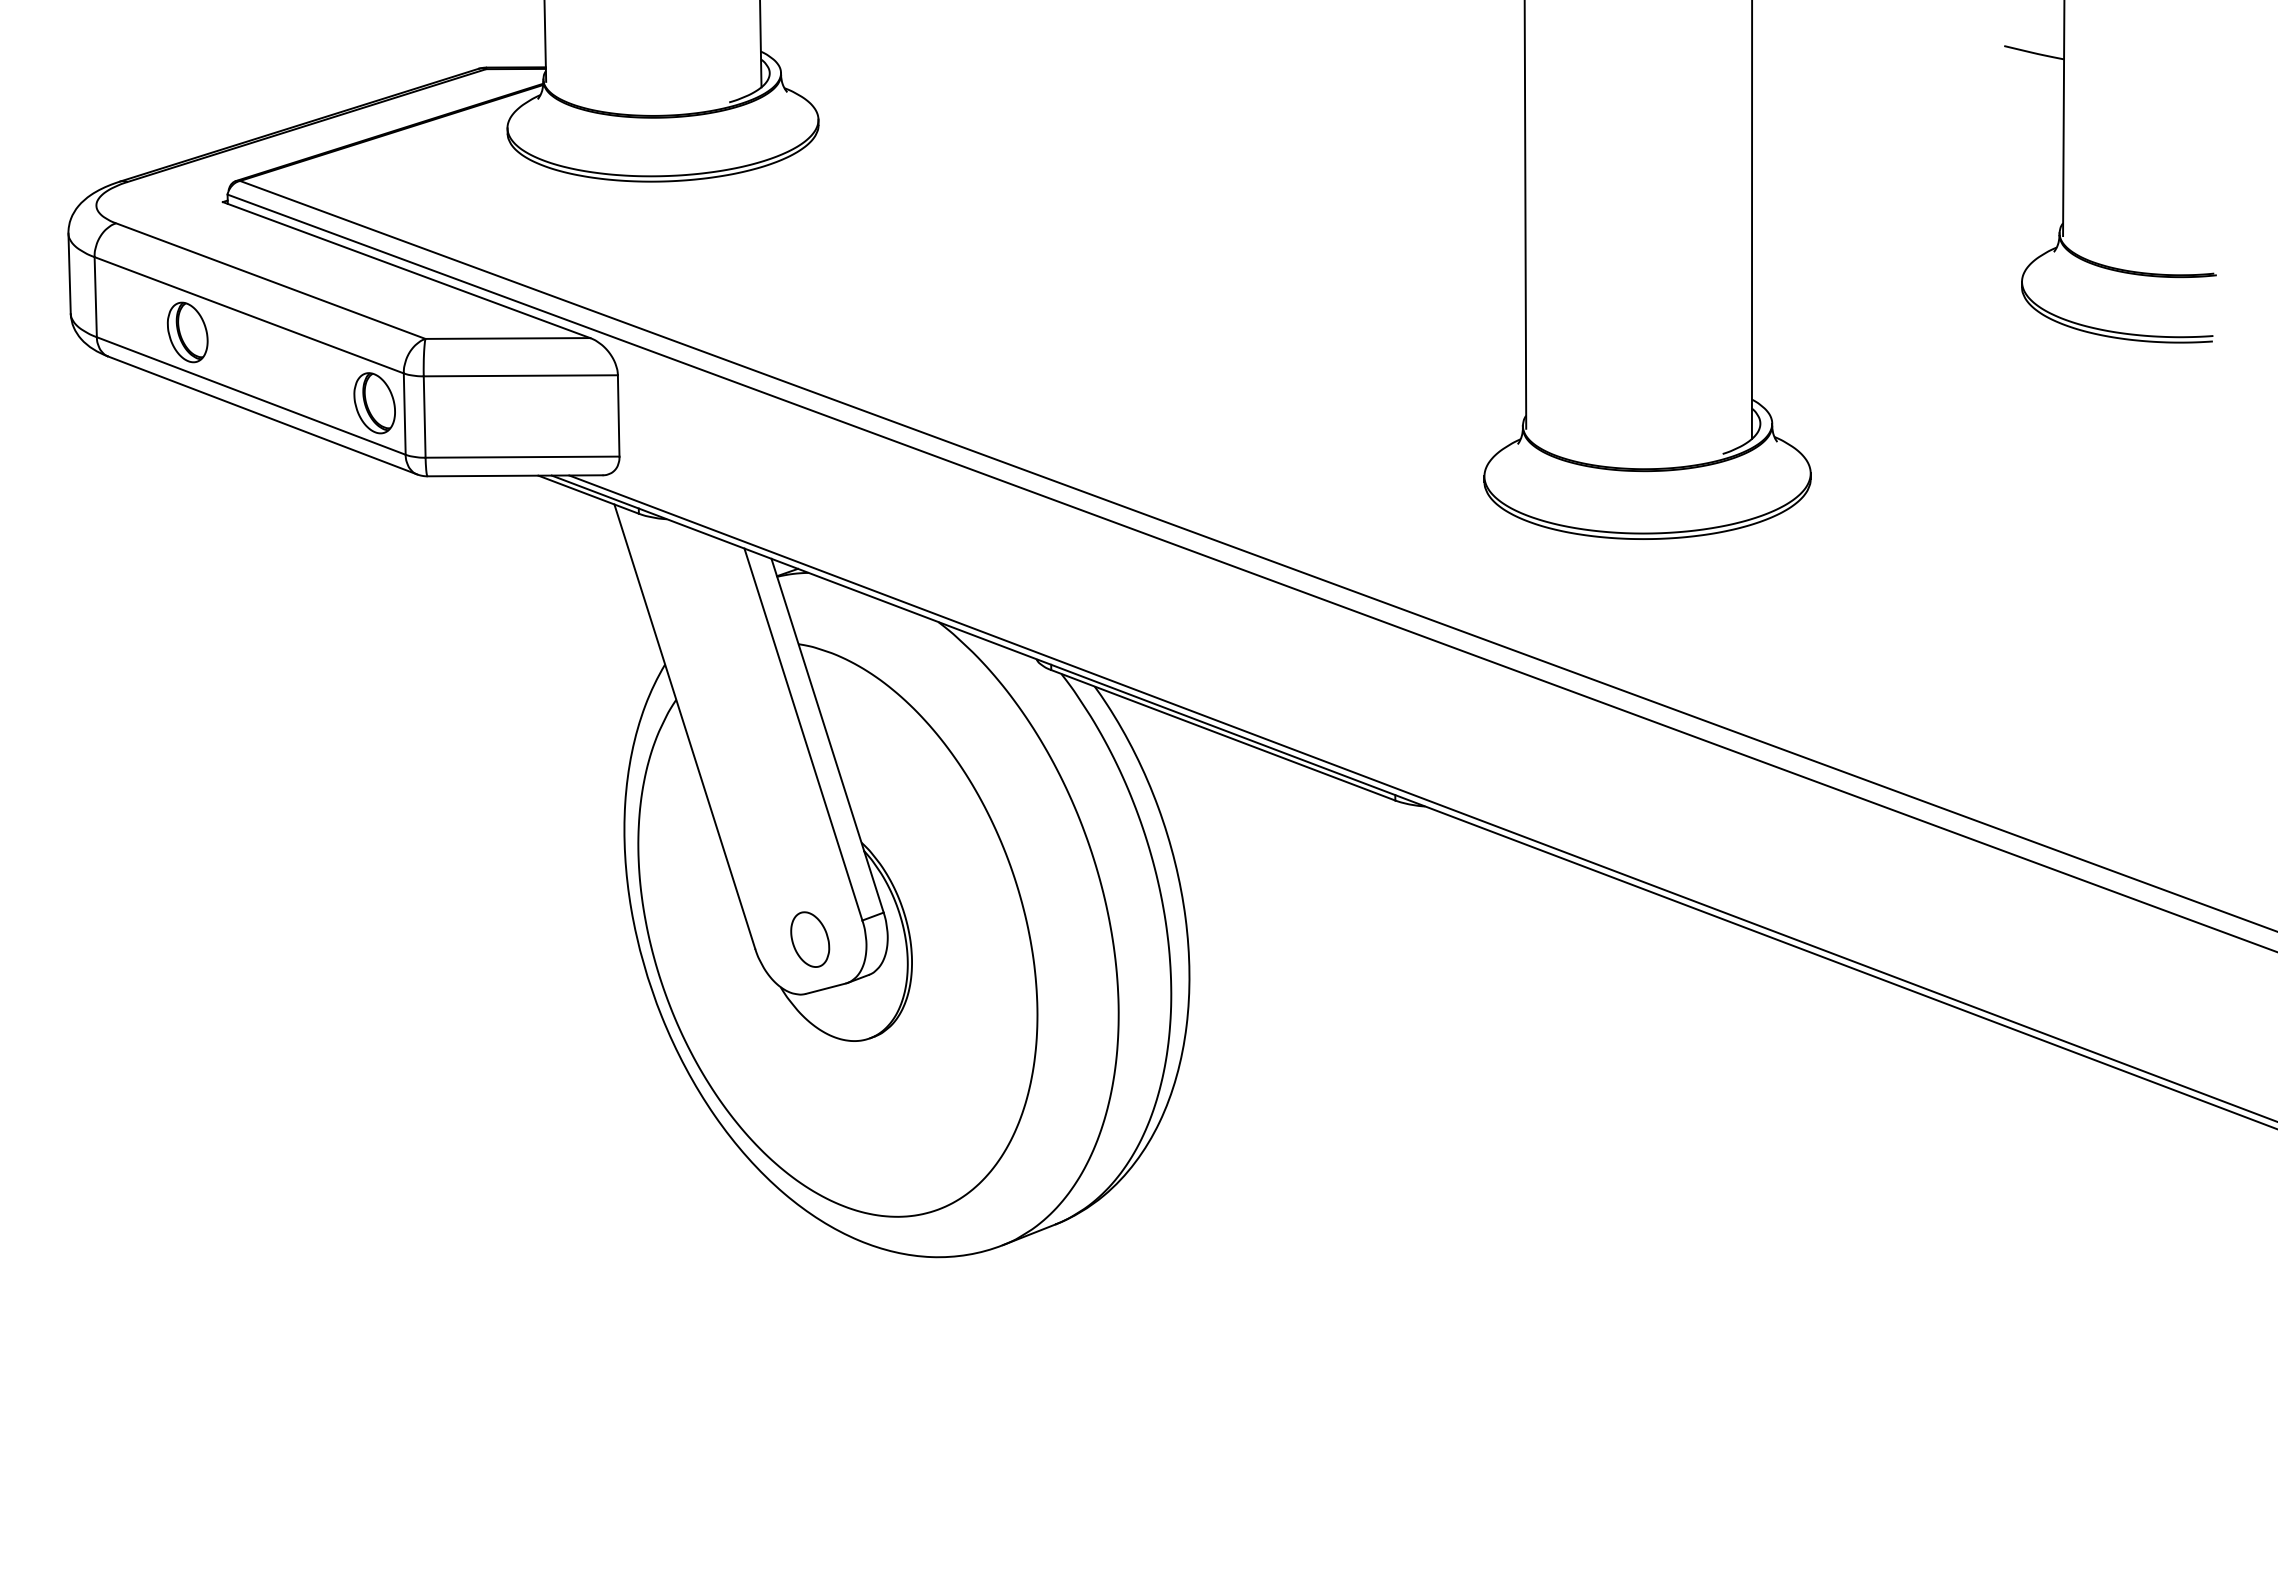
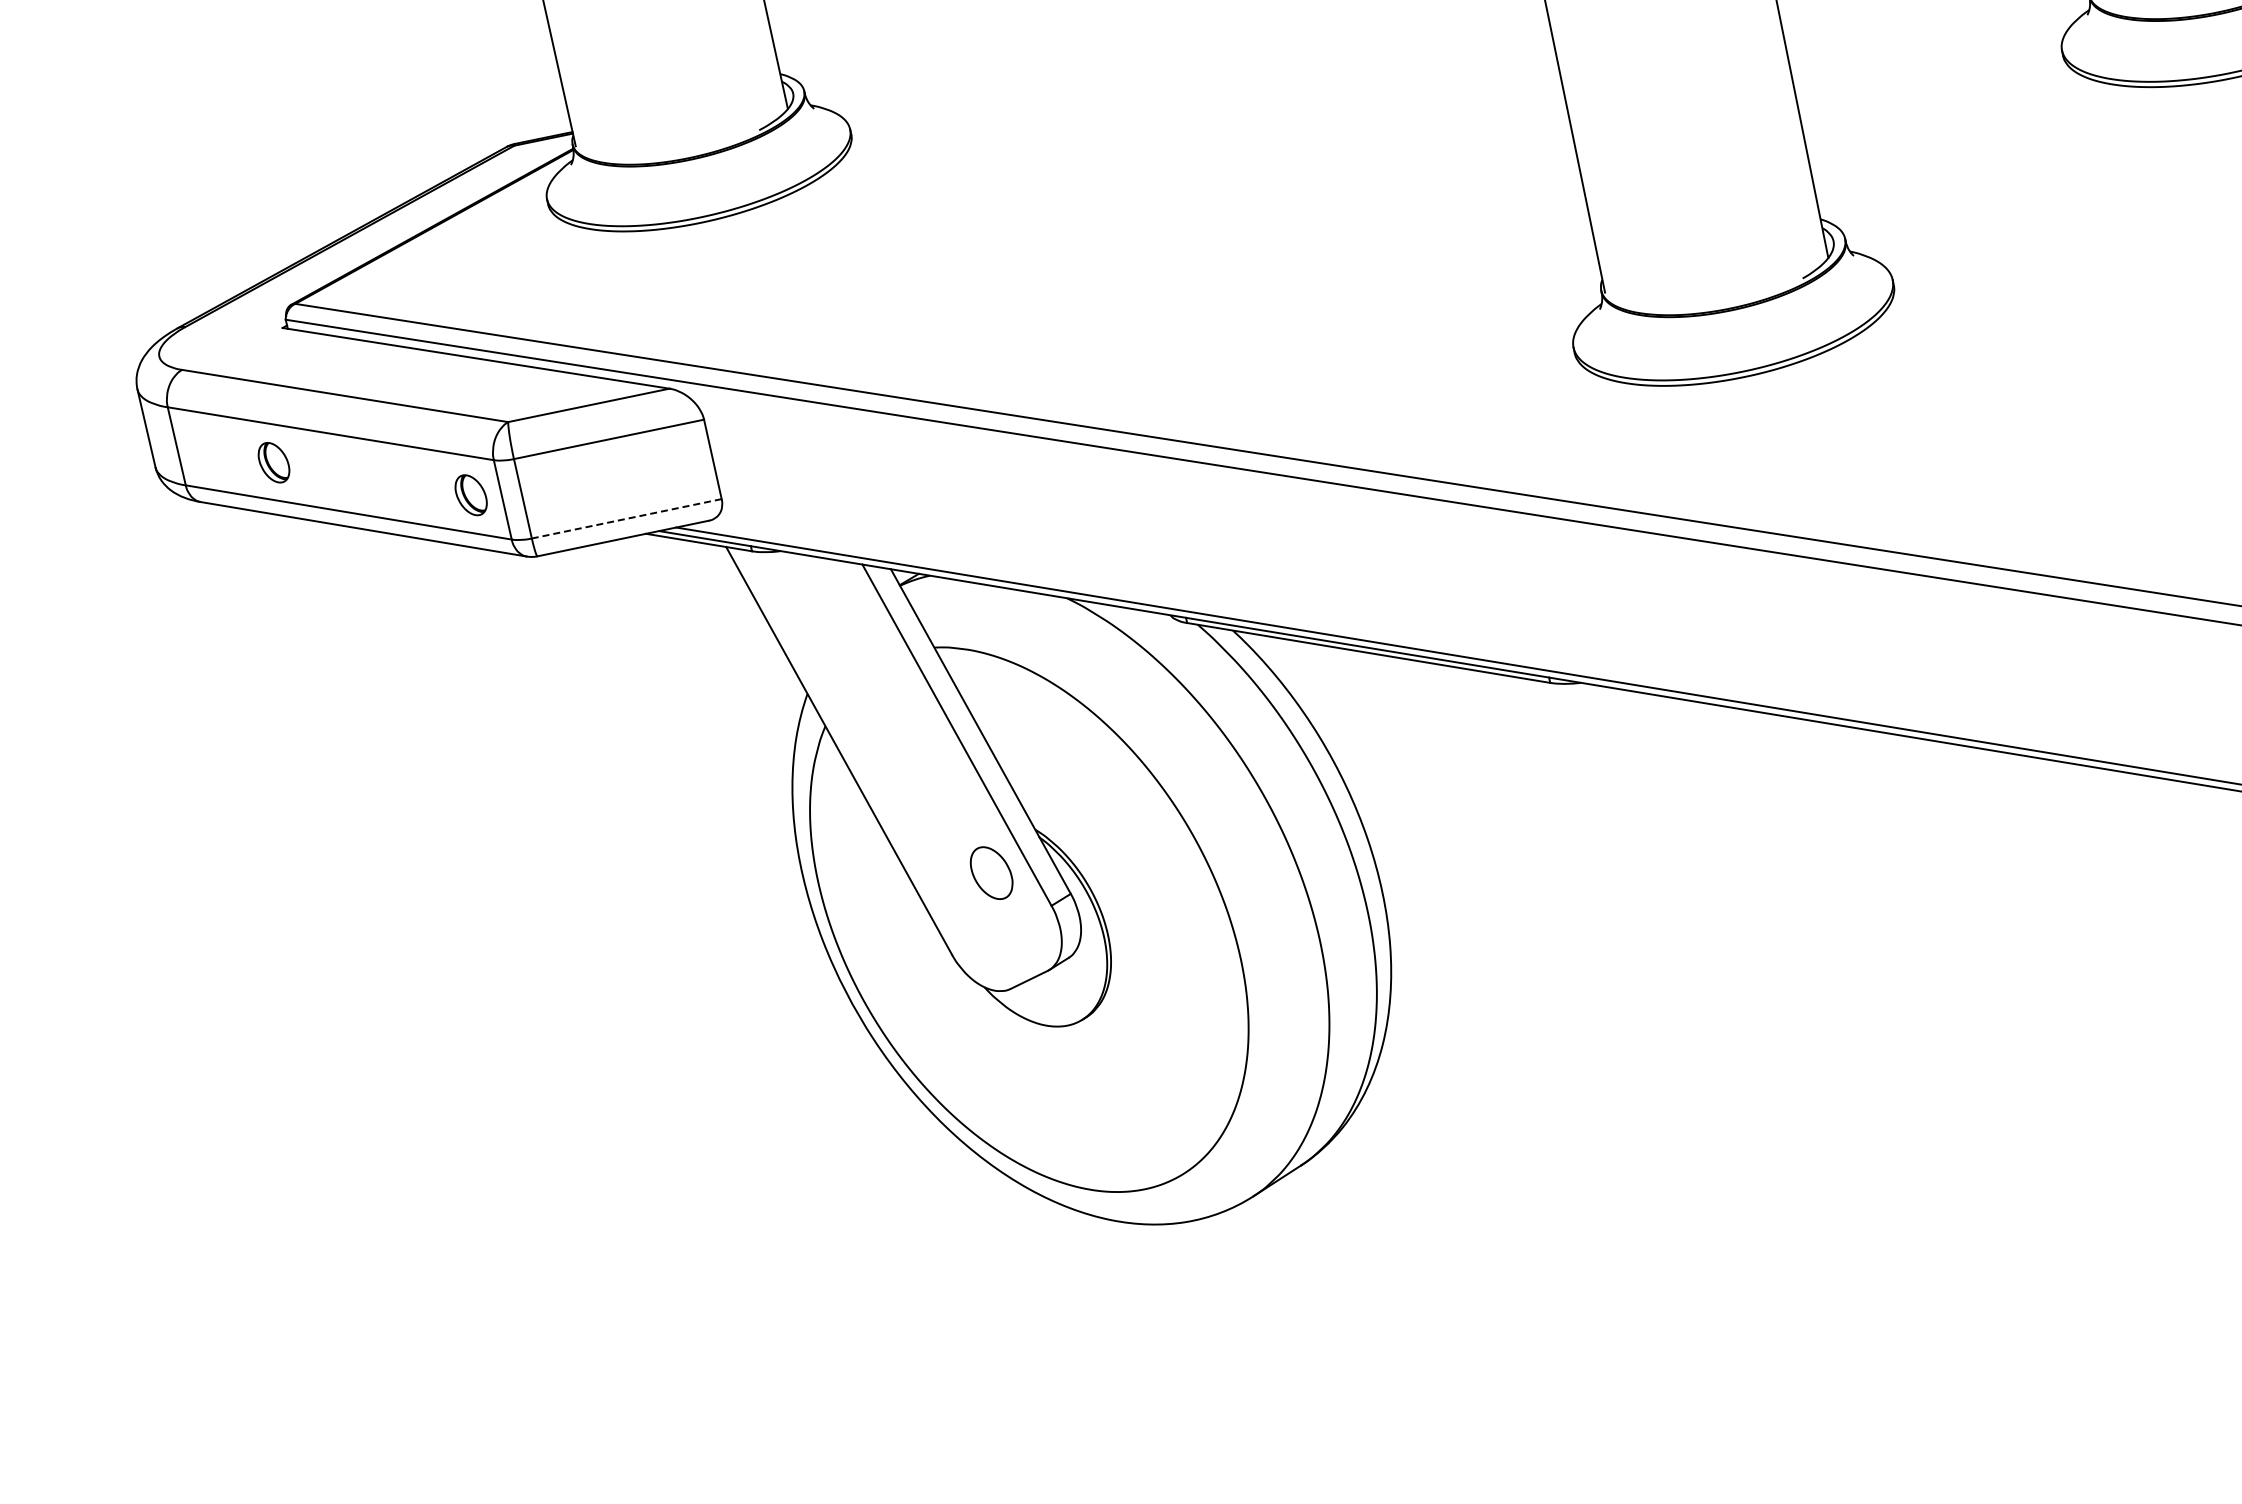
part: (187, 332) -> (273, 462), size x0.7
part: (374, 403) -> (471, 495), size x0.7
line: (522, 457) -> (626, 519), solid -> dashed
part: (810, 939) -> (991, 872), moved

